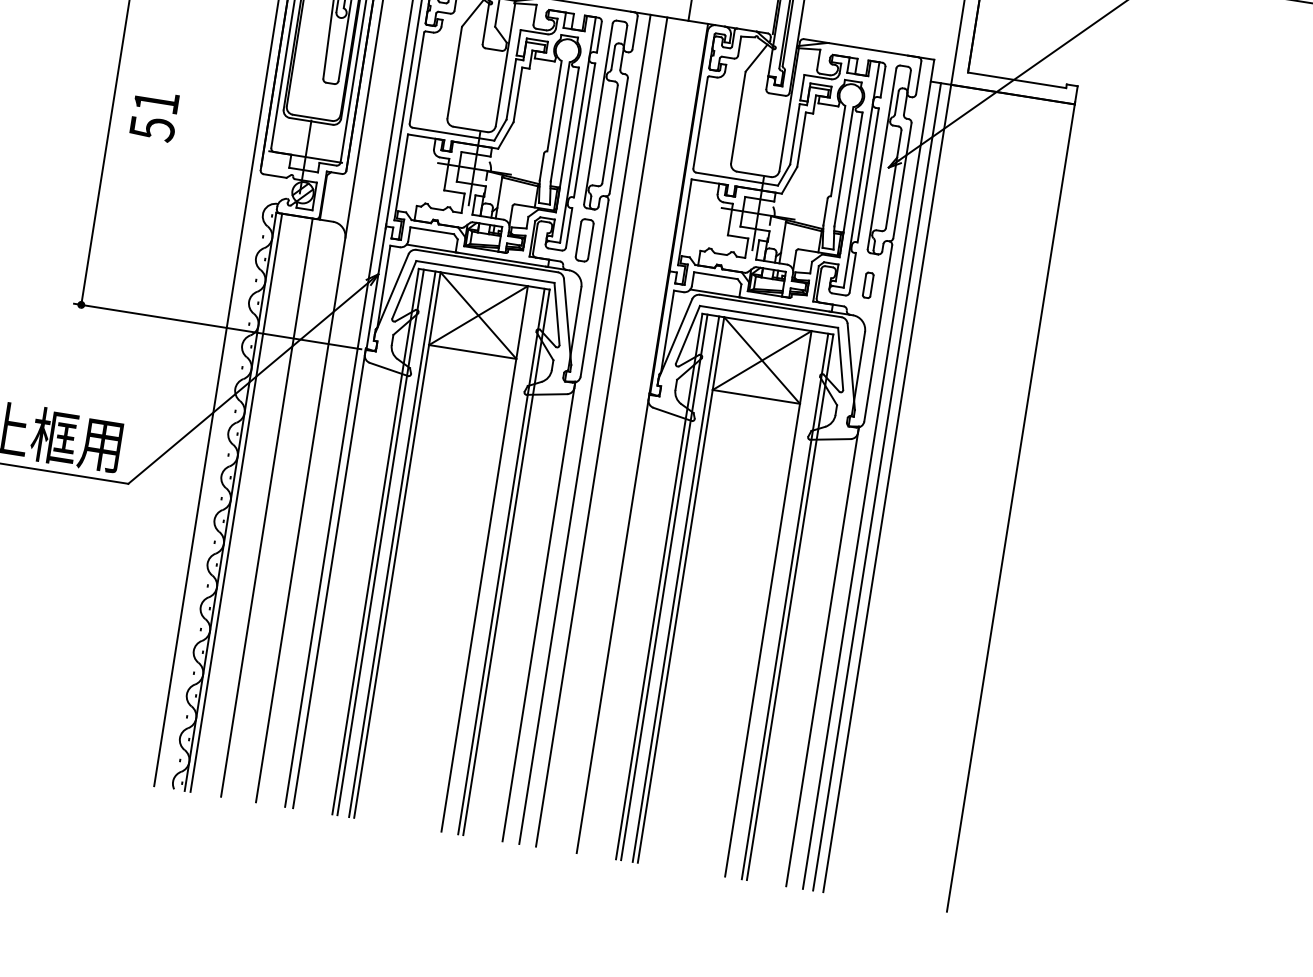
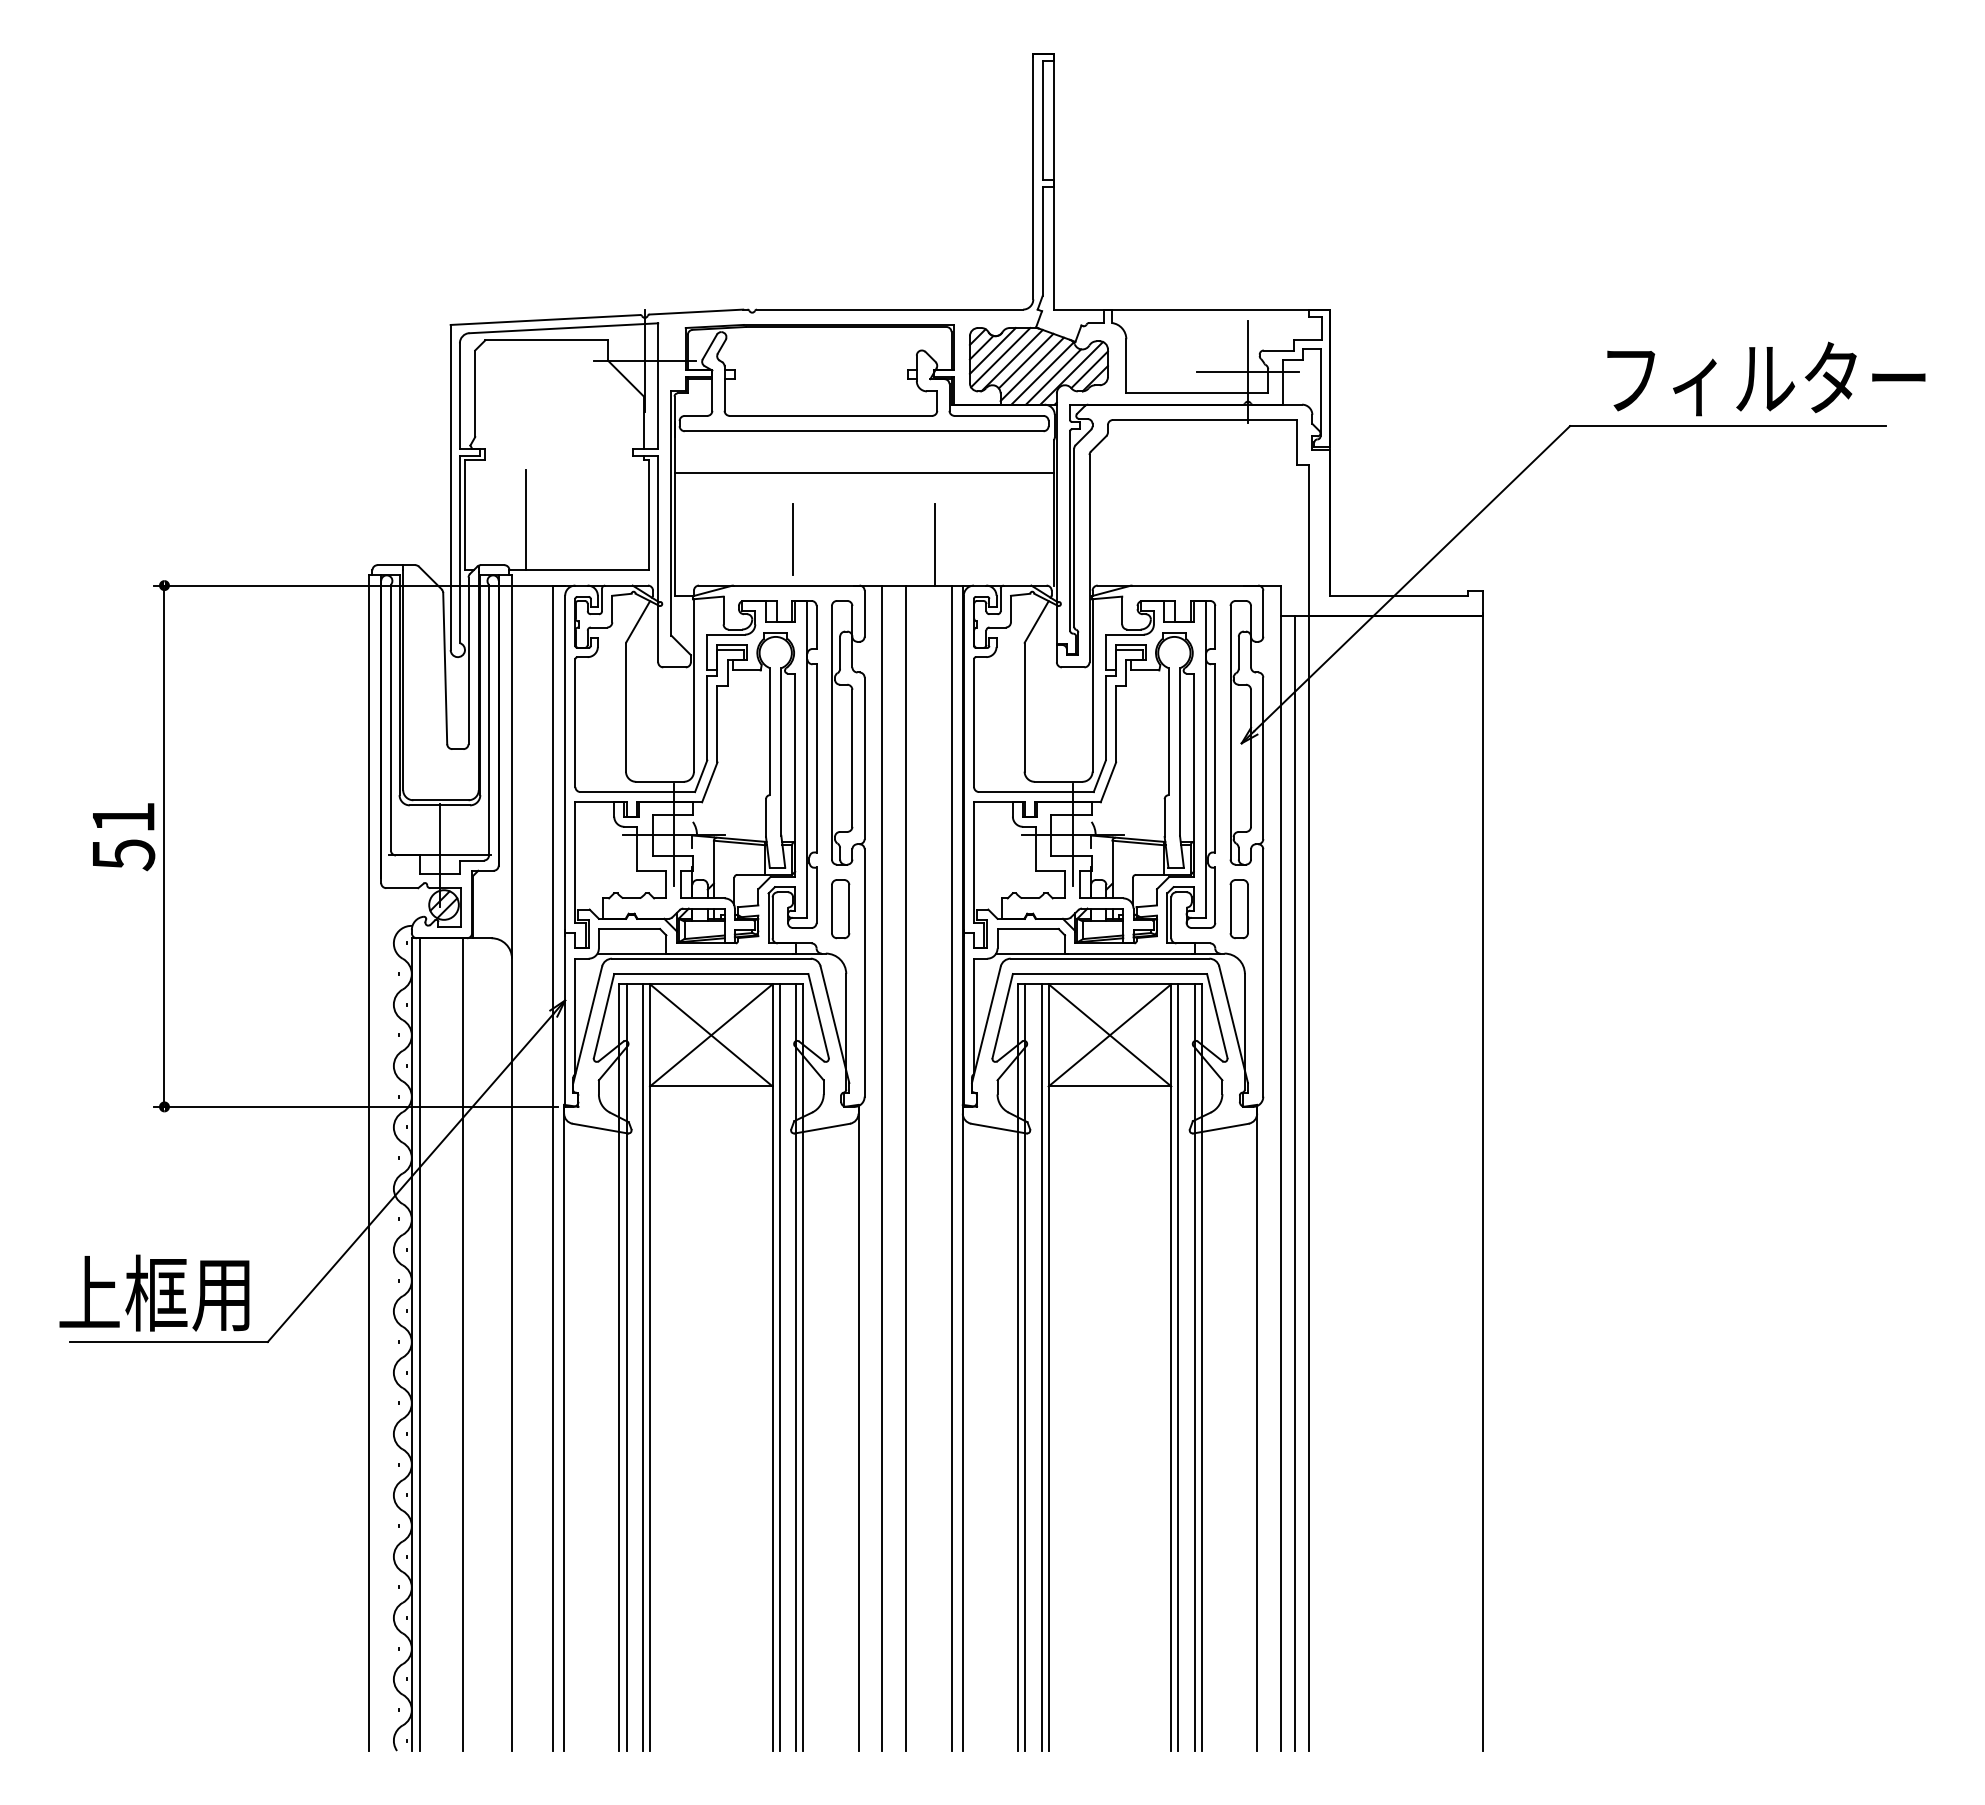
text: (154, 116) -> (124, 837), moved
part: (867, 285) -> (1238, 909), size x1.67
line: (634, 436) -> (951, 1167), added
line: (489, 559) -> (779, 1367), added
line: (773, 604) -> (1178, 1367), added

